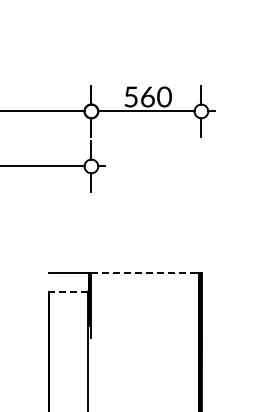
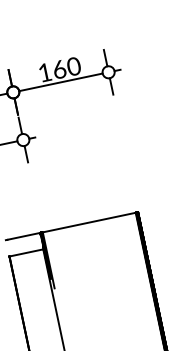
text: (130, 96) -> (44, 72), 560 -> 160
line: (145, 273) -> (89, 222), dashed -> solid
line: (68, 291) -> (26, 252), dashed -> solid

